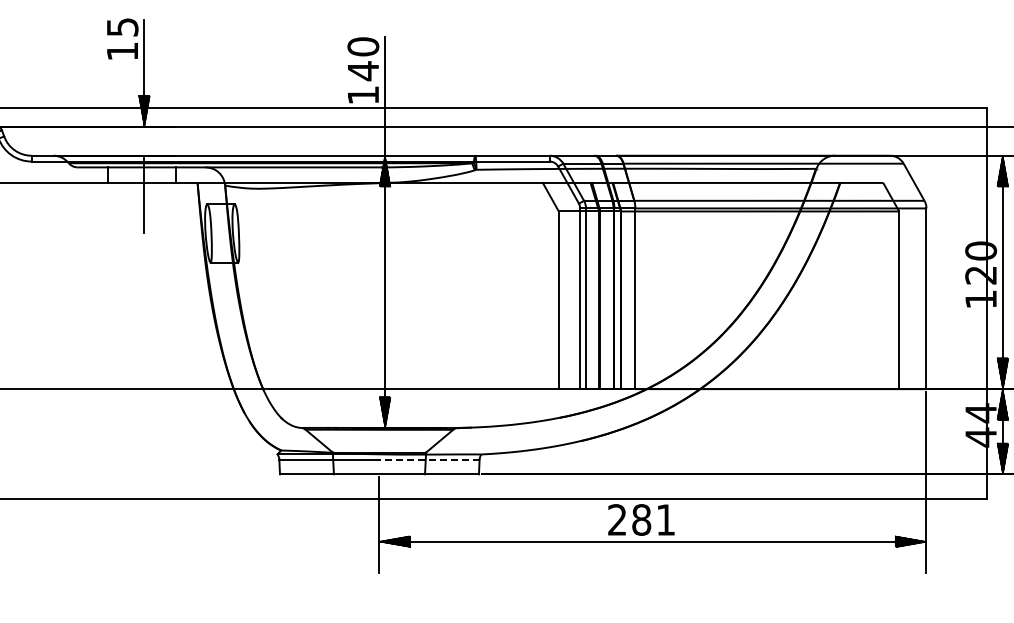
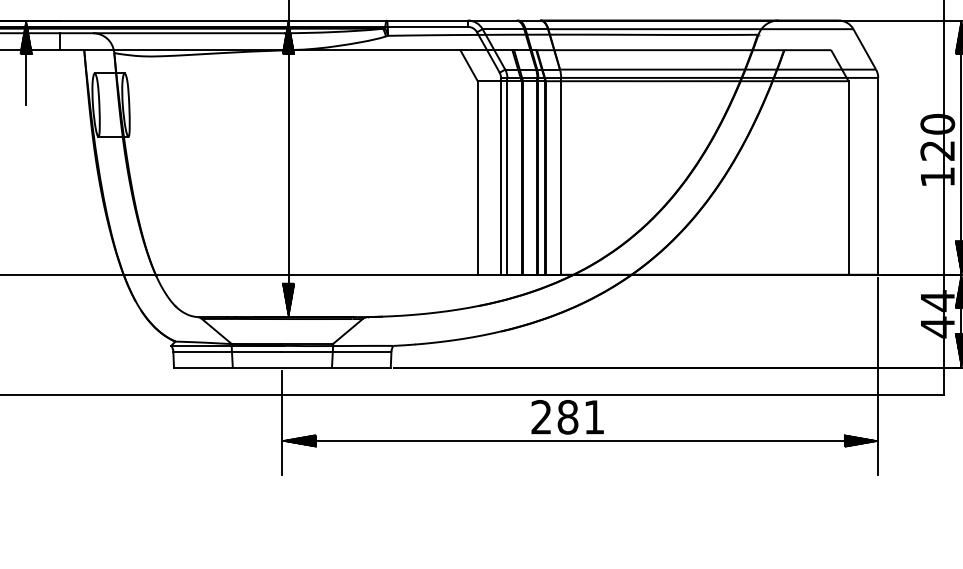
hatch: (143, 170) -> (25, 36), added
line: (429, 459) -> (336, 351), dashed -> solid

